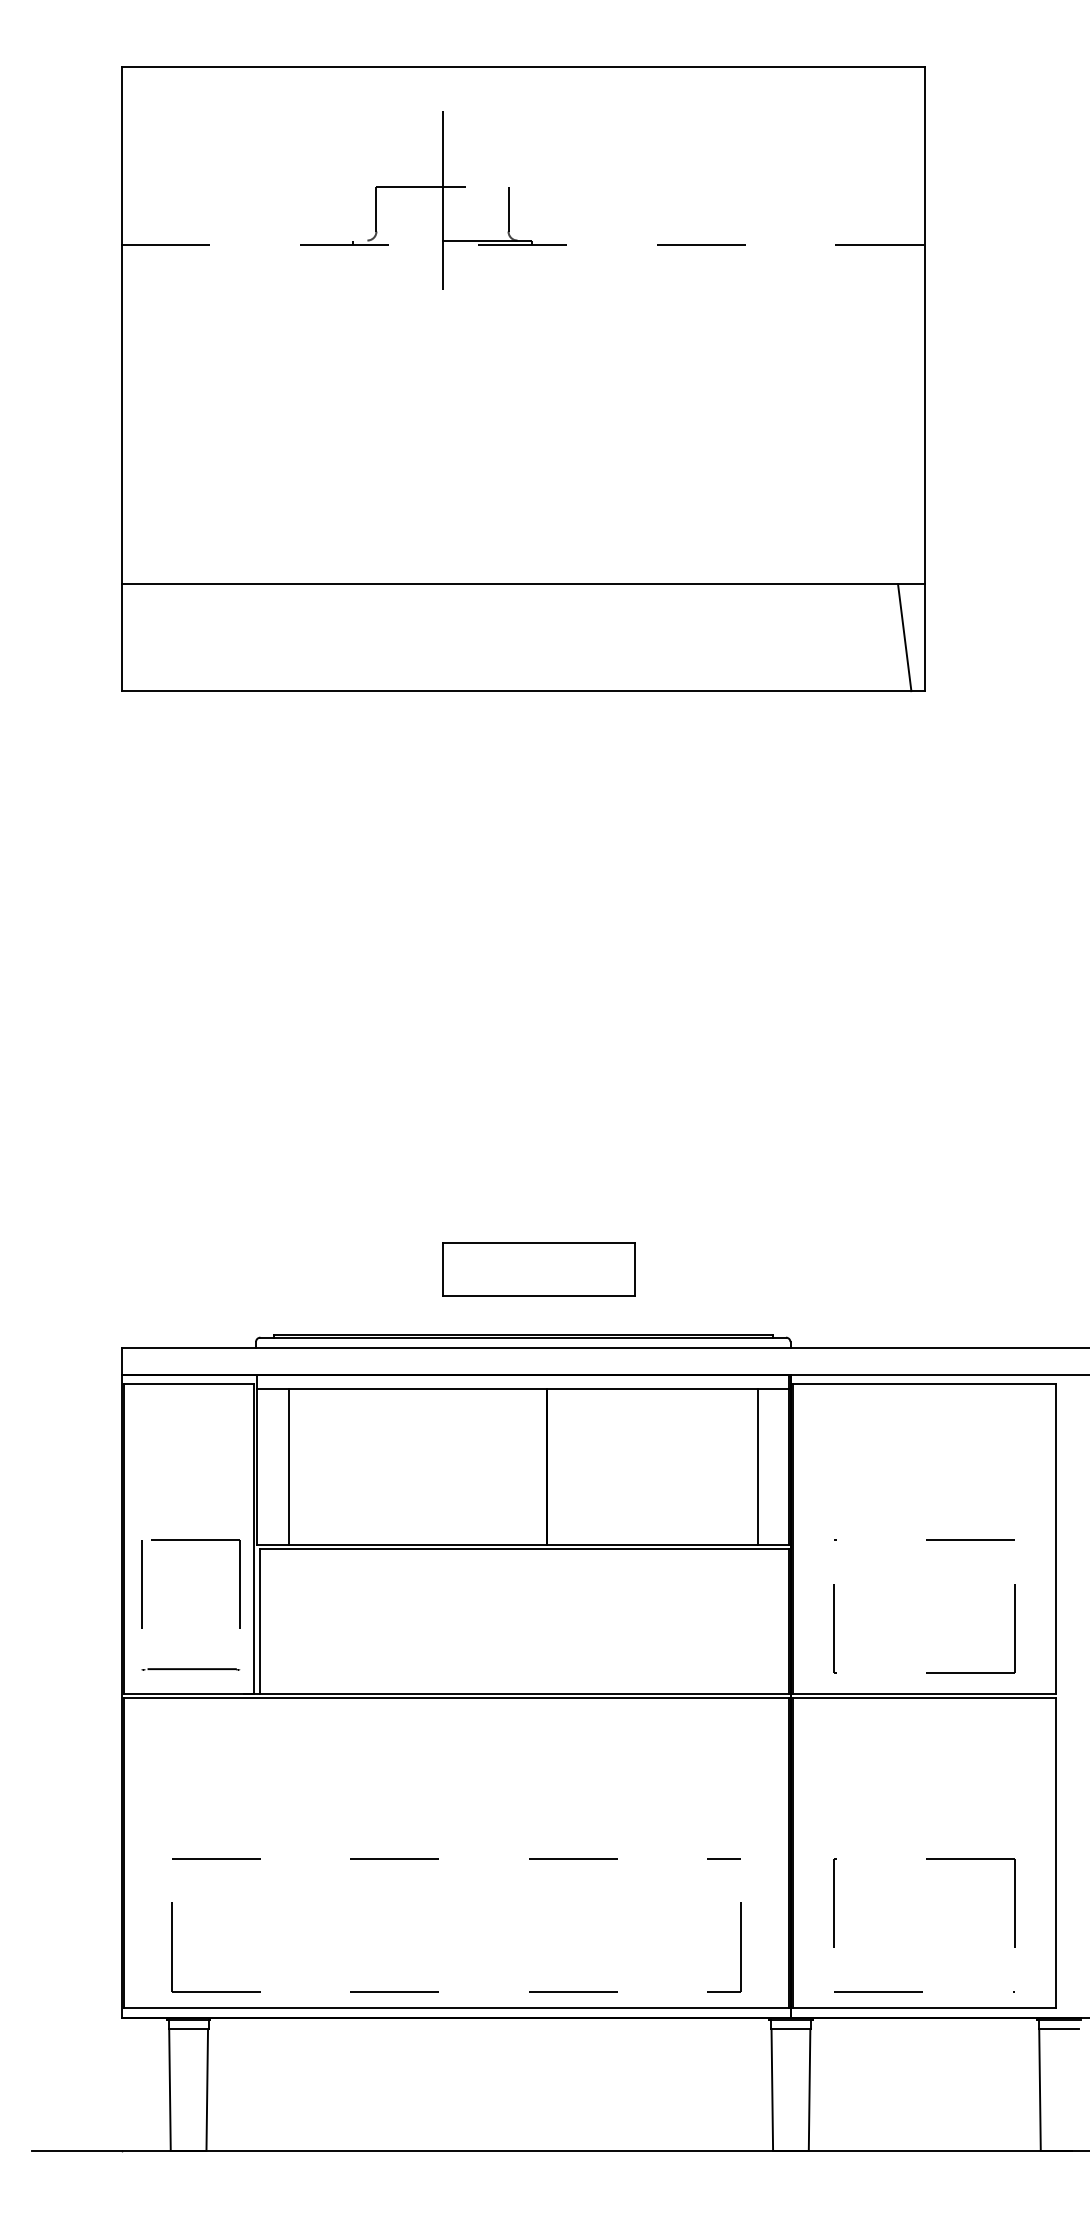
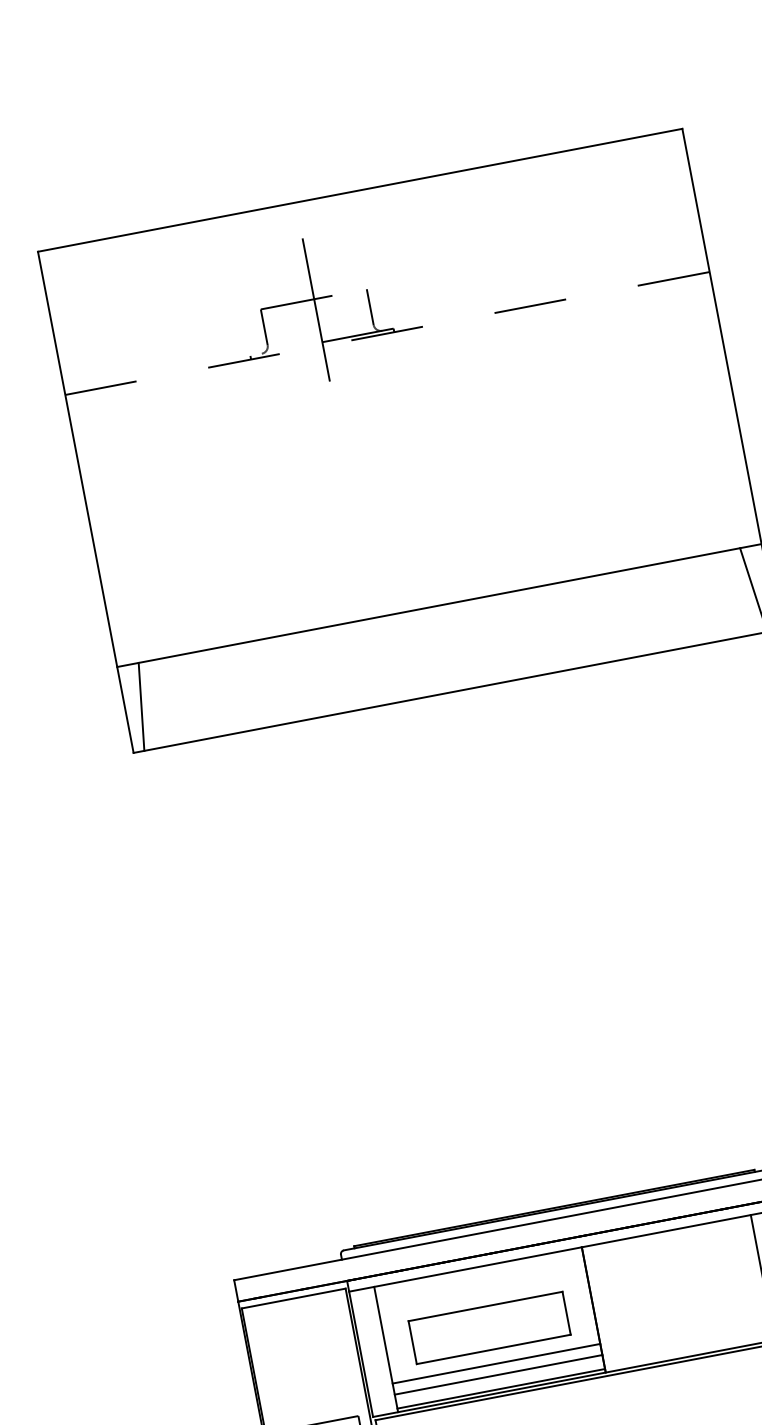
line: (141, 637) -> (141, 706), added
part: (538, 1269) -> (489, 1328), moved
line: (417, 1508) -> (496, 1363), added
line: (417, 1522) -> (498, 1374), added
line: (417, 1540) -> (500, 1389), added

